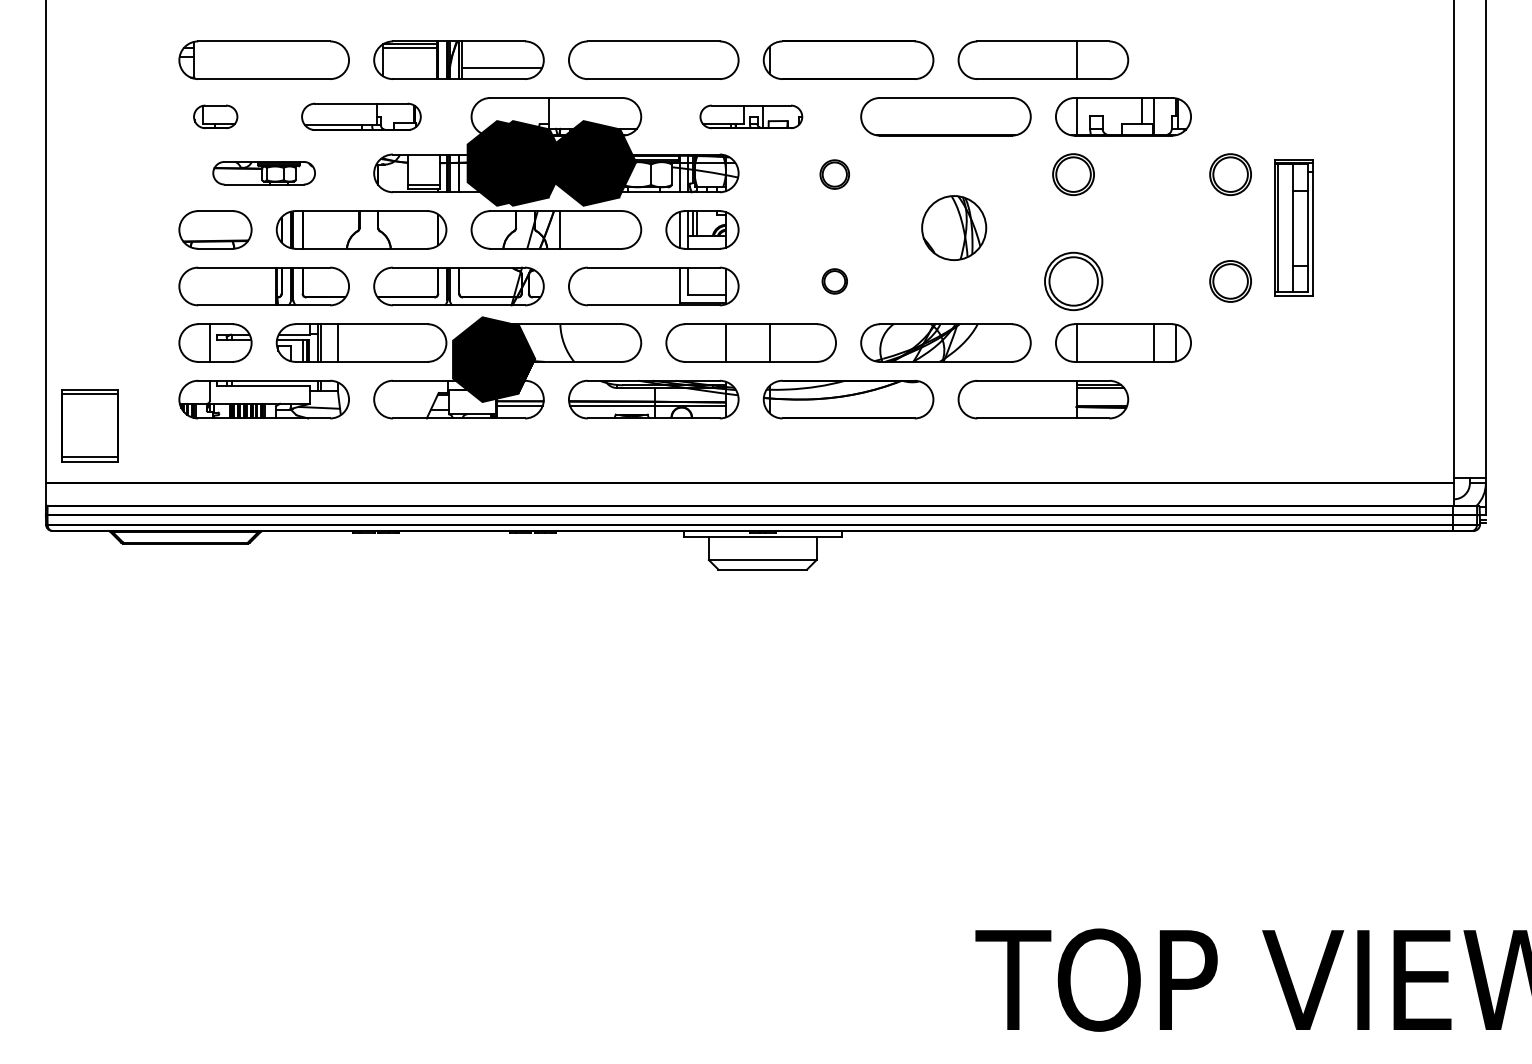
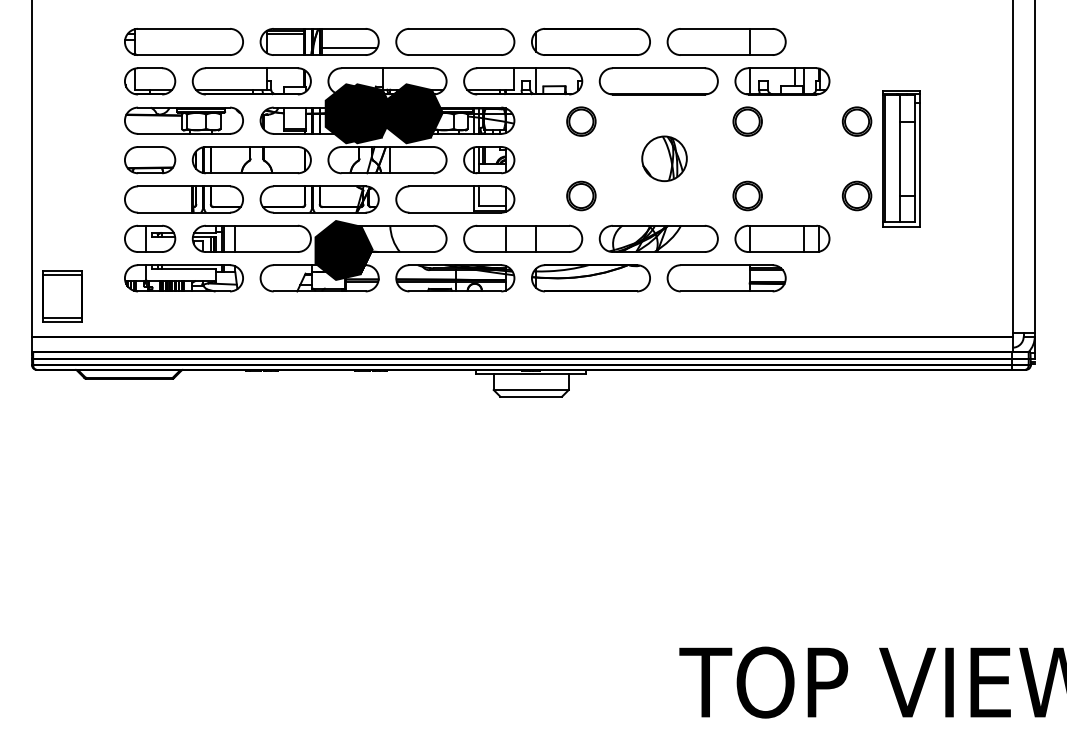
part: (216, 117) -> (150, 81), size x1.67
part: (361, 117) -> (251, 81), size x1.43
part: (751, 117) -> (523, 81), size x1.67
part: (263, 173) -> (183, 120), size x1.67
part: (834, 174) -> (581, 121), size x1.43
part: (1294, 227) -> (901, 158), size x1.43
part: (834, 280) -> (581, 195), size x1.67
part: (1073, 280) -> (747, 195), size x0.71

